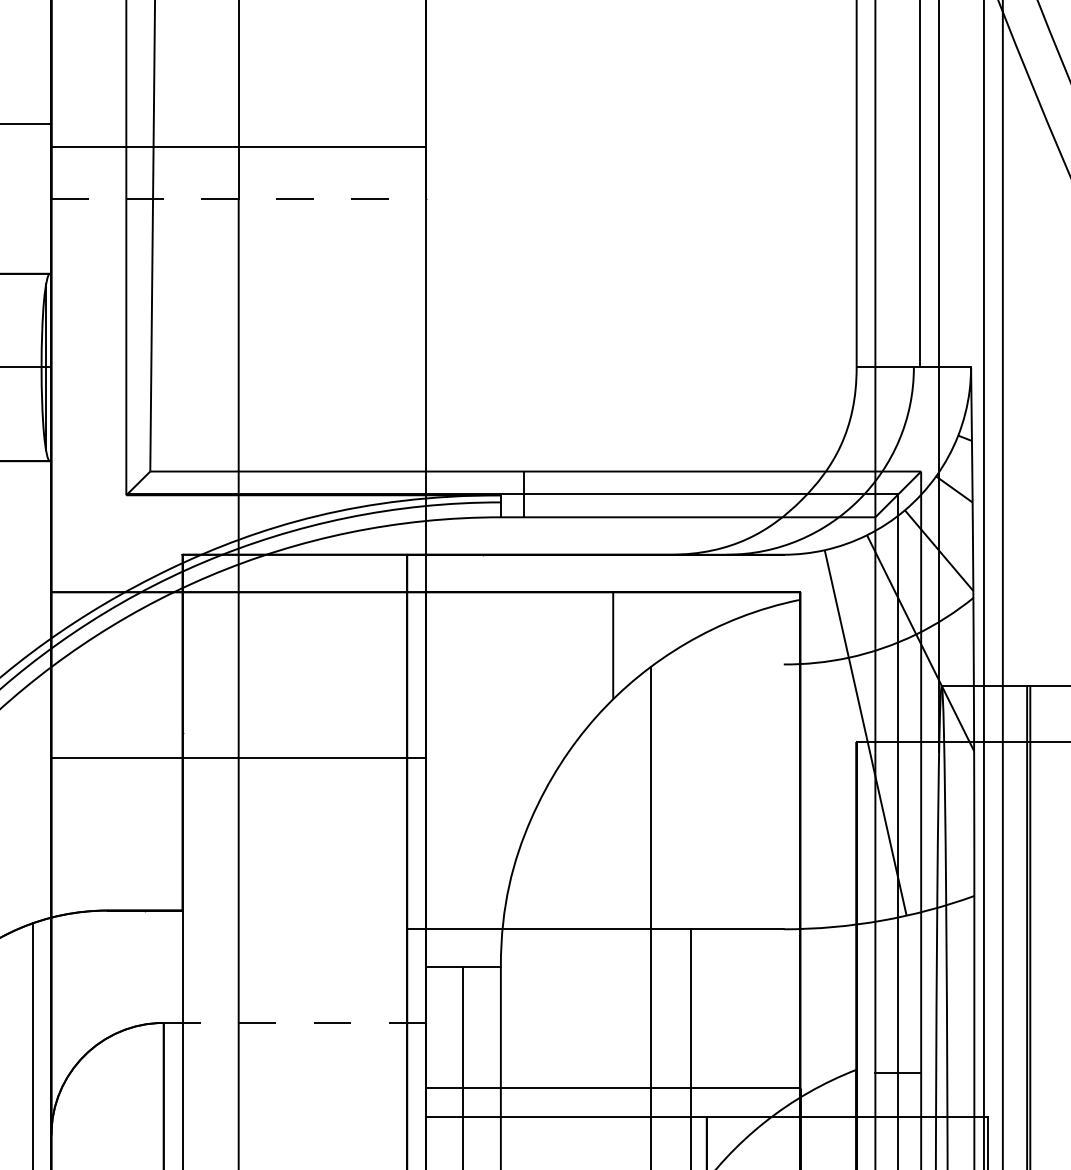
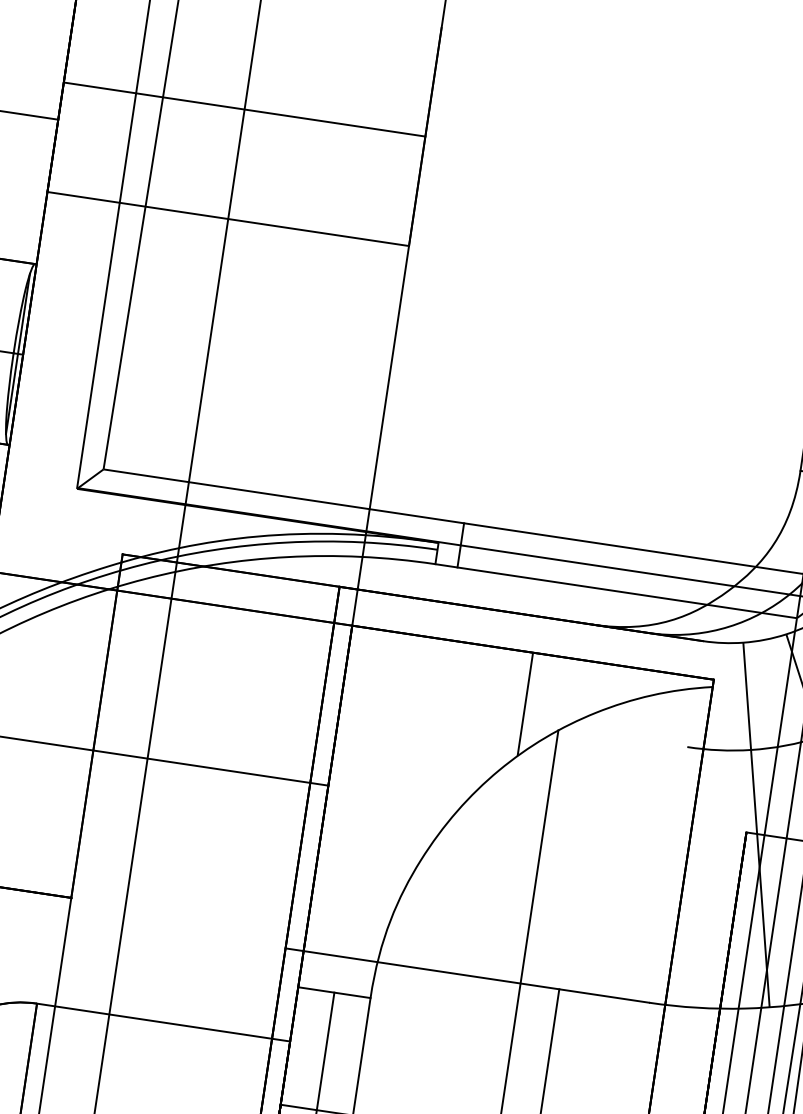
line: (238, 146) -> (244, 109), moved
line: (239, 198) -> (229, 218), dashed -> solid
line: (294, 1022) -> (163, 1022), dashed -> solid

